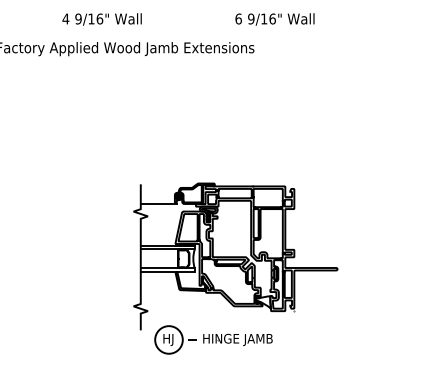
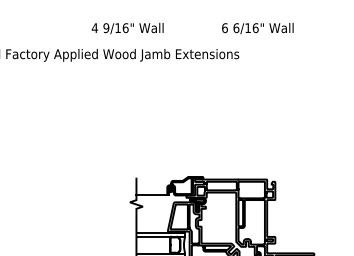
text: (251, 18) -> (236, 27), 9/16" -> 6/16"
text: (101, 19) -> (127, 28), moved

